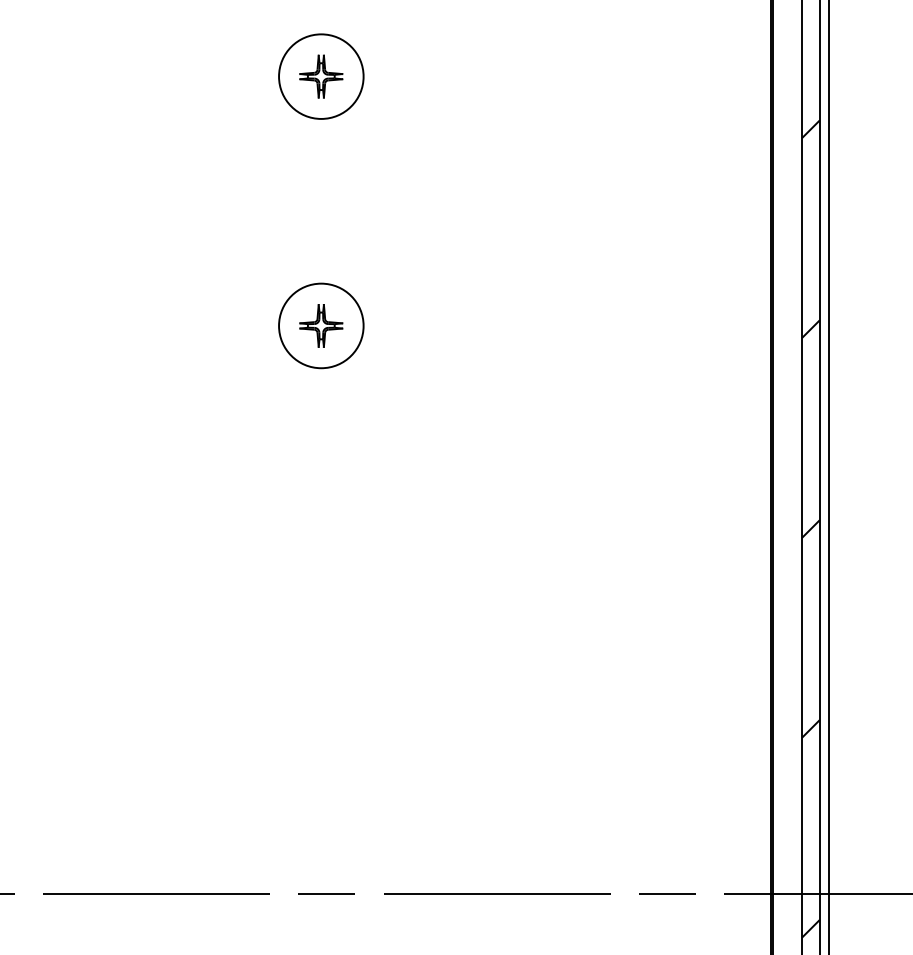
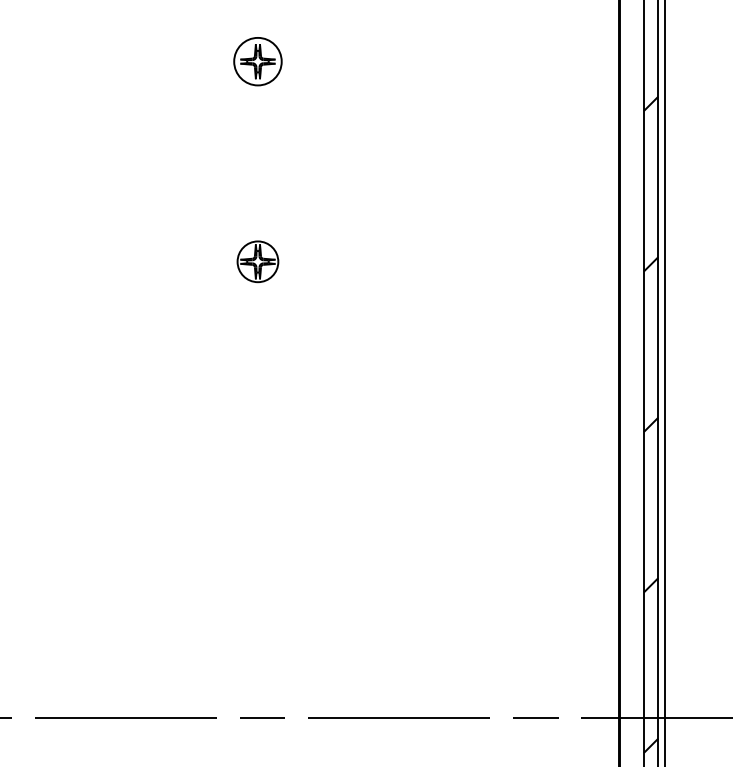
circle: (321, 76) -> (258, 61), size x0.7
circle: (321, 325) -> (258, 261), size x0.6

